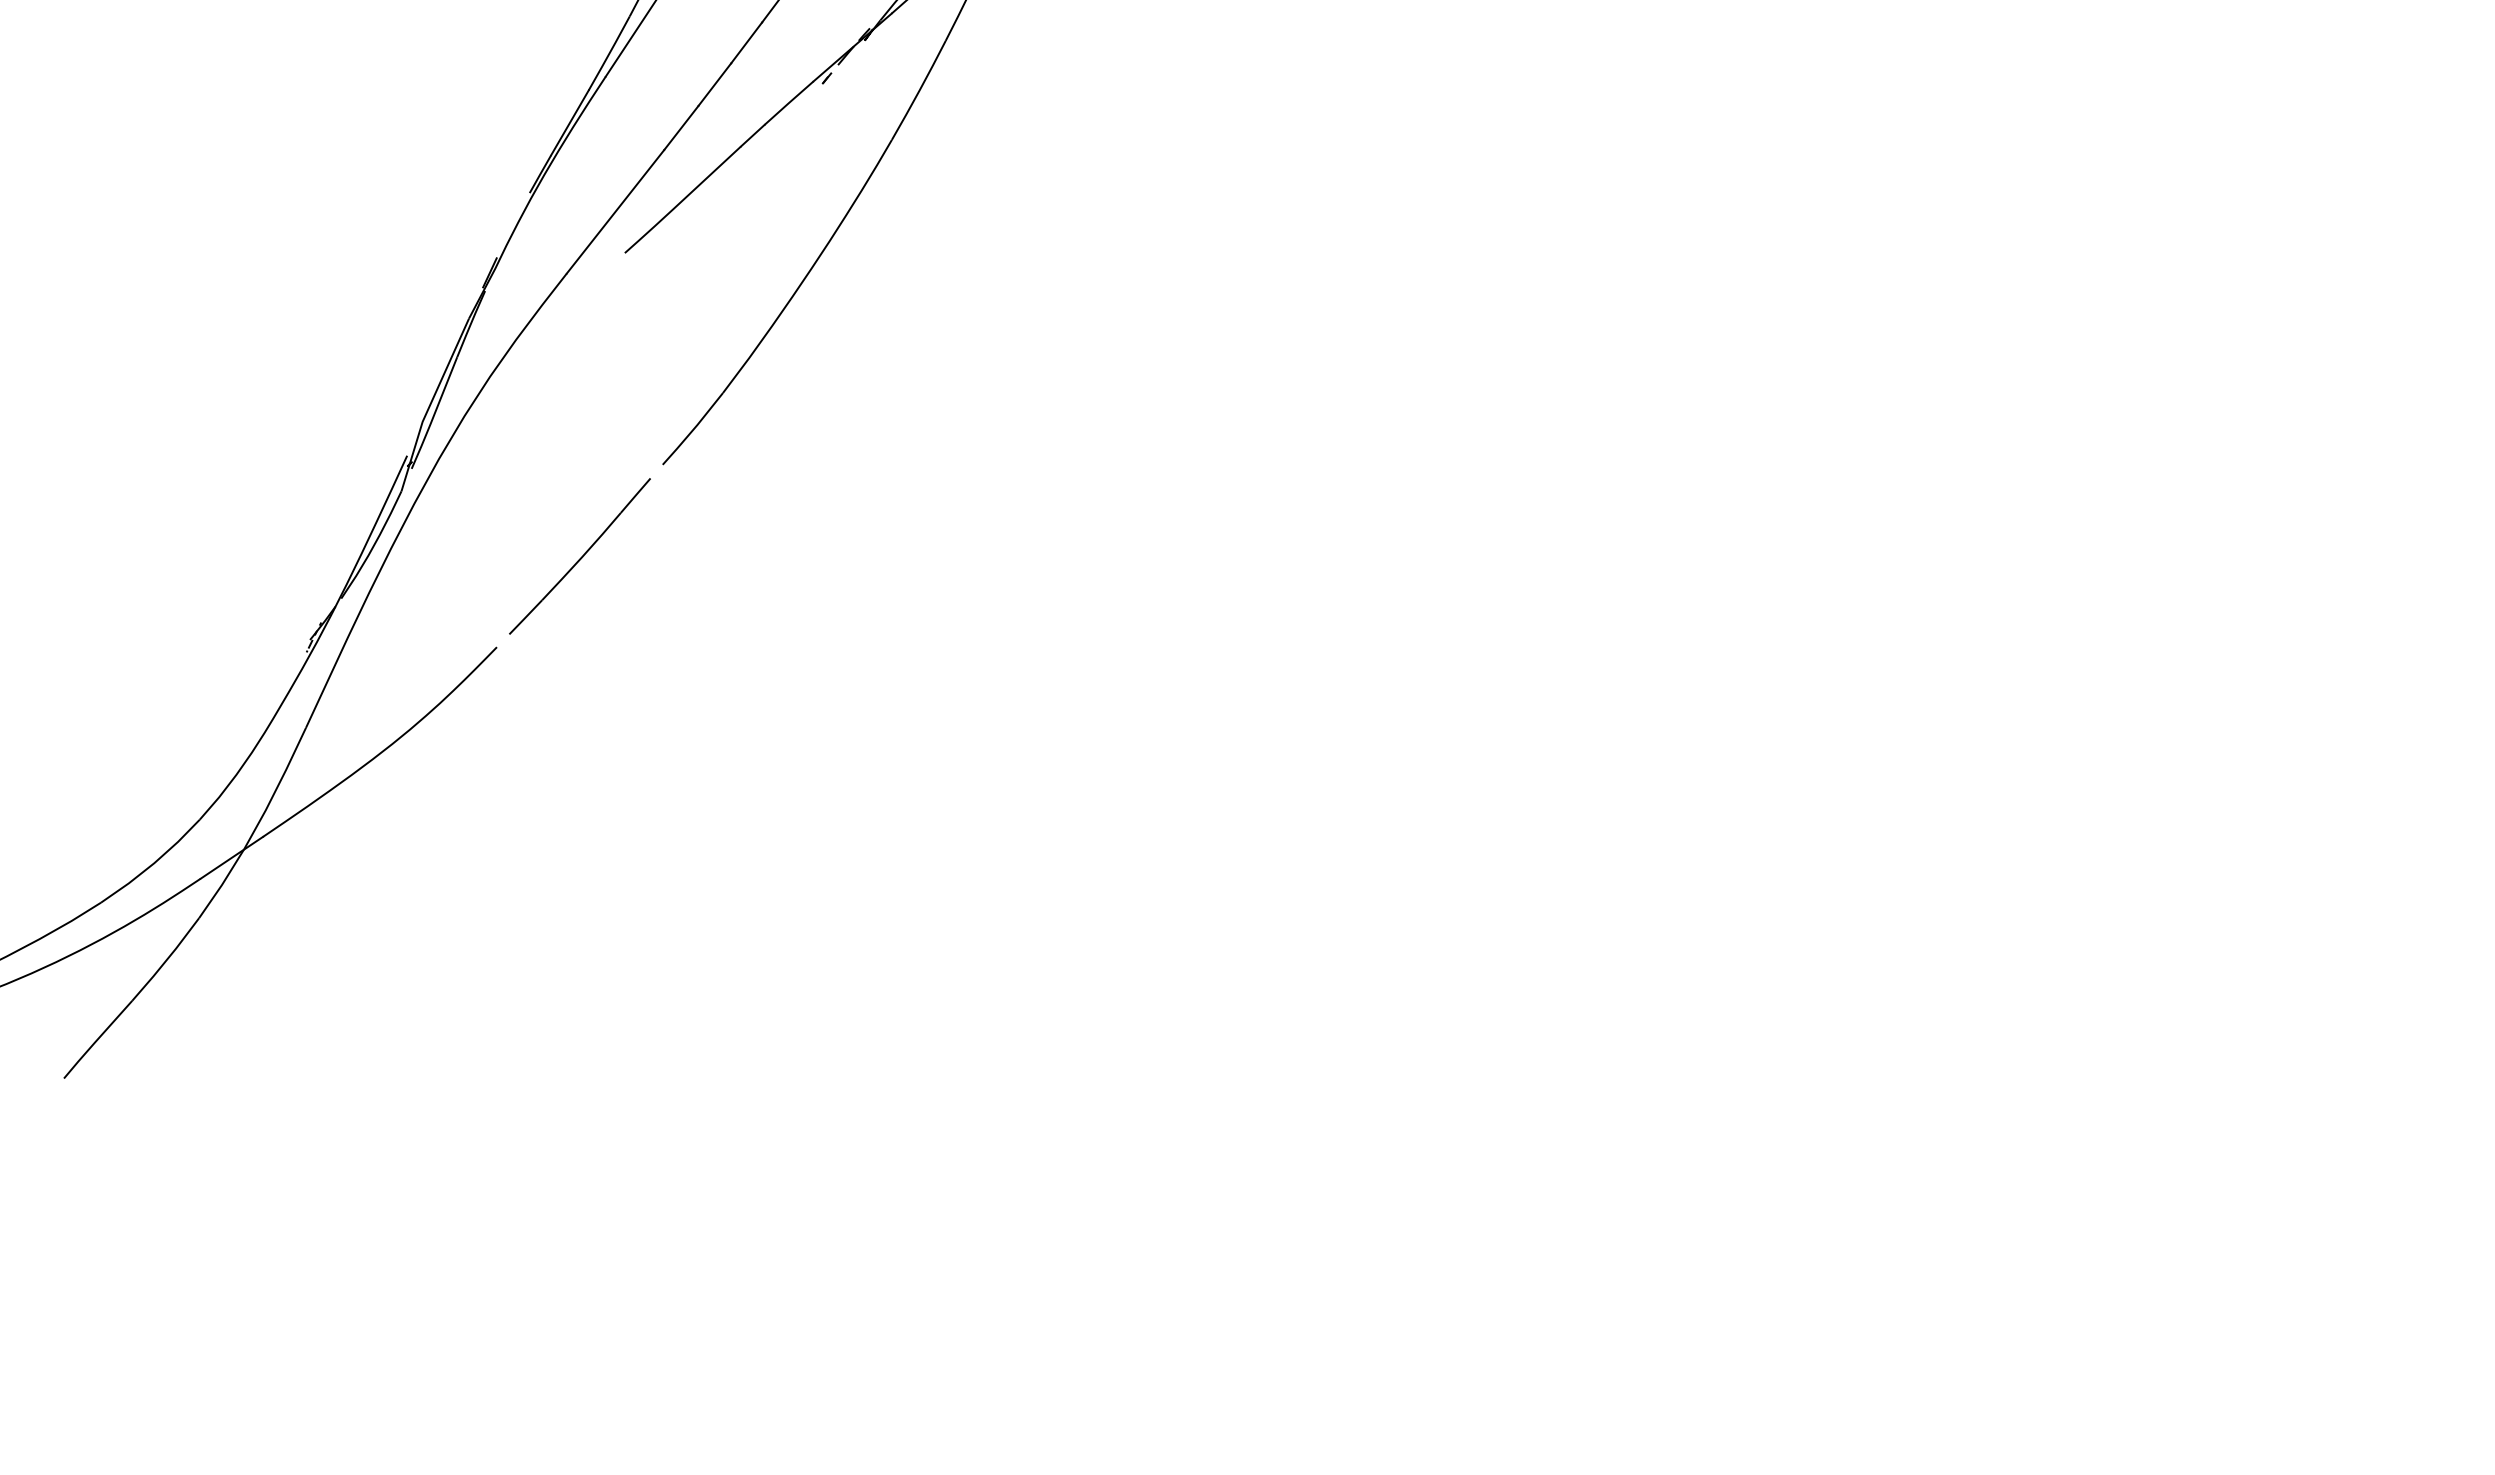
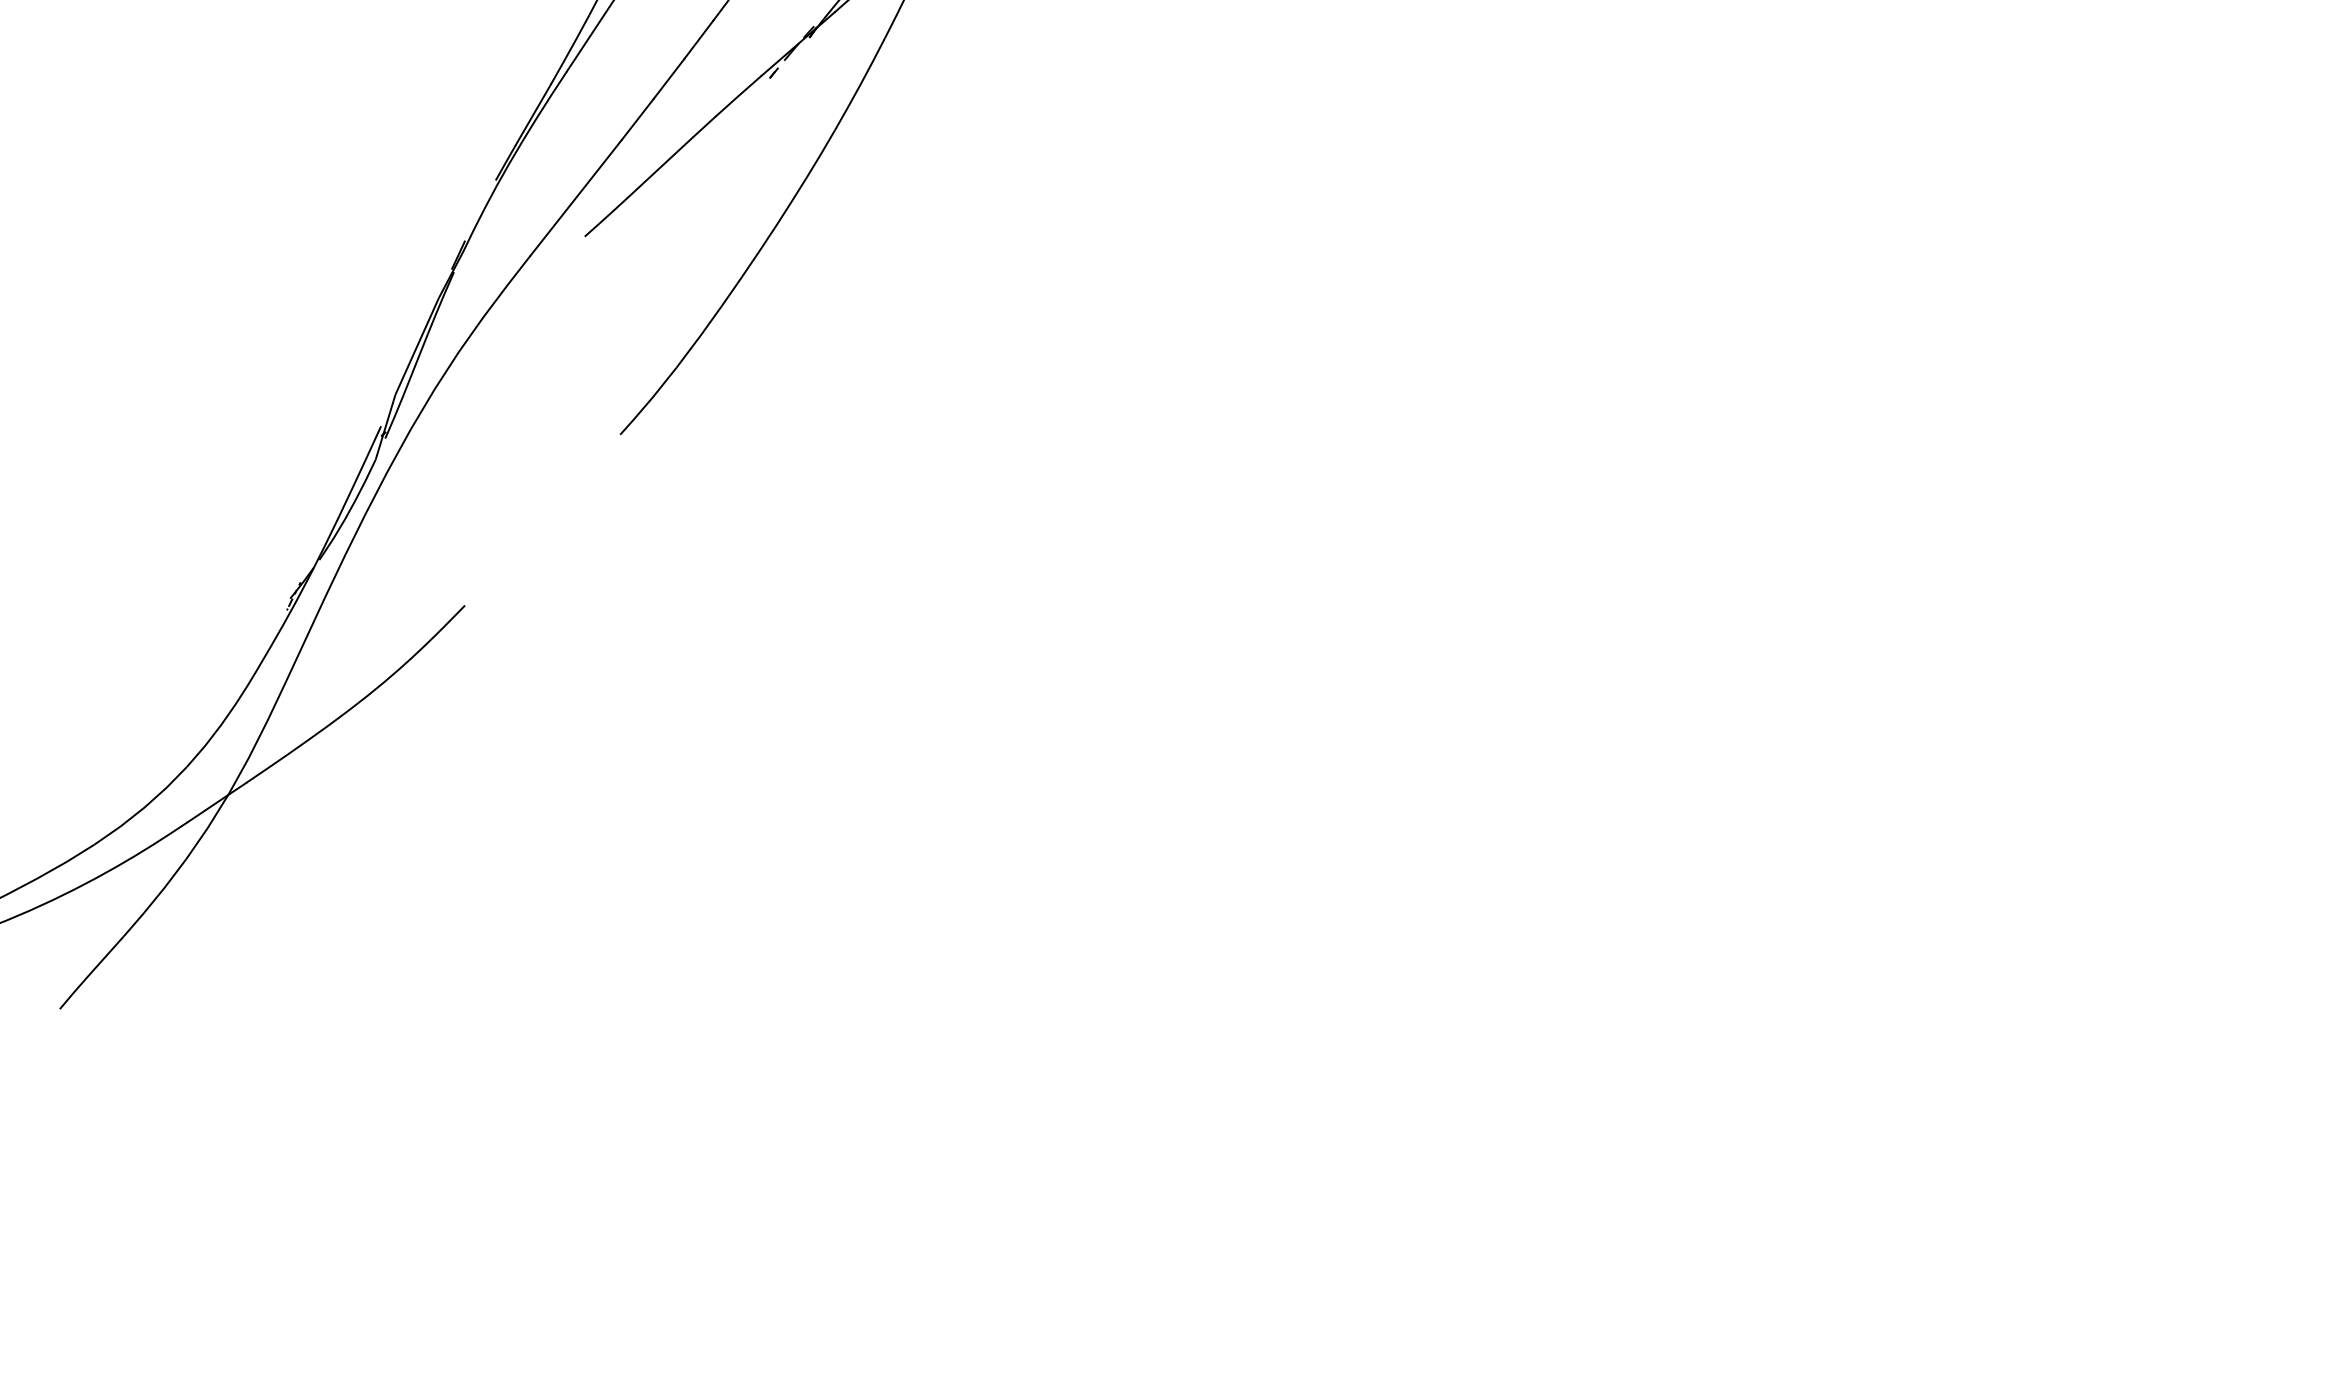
part: (579, 556) -> (542, 520), removed

